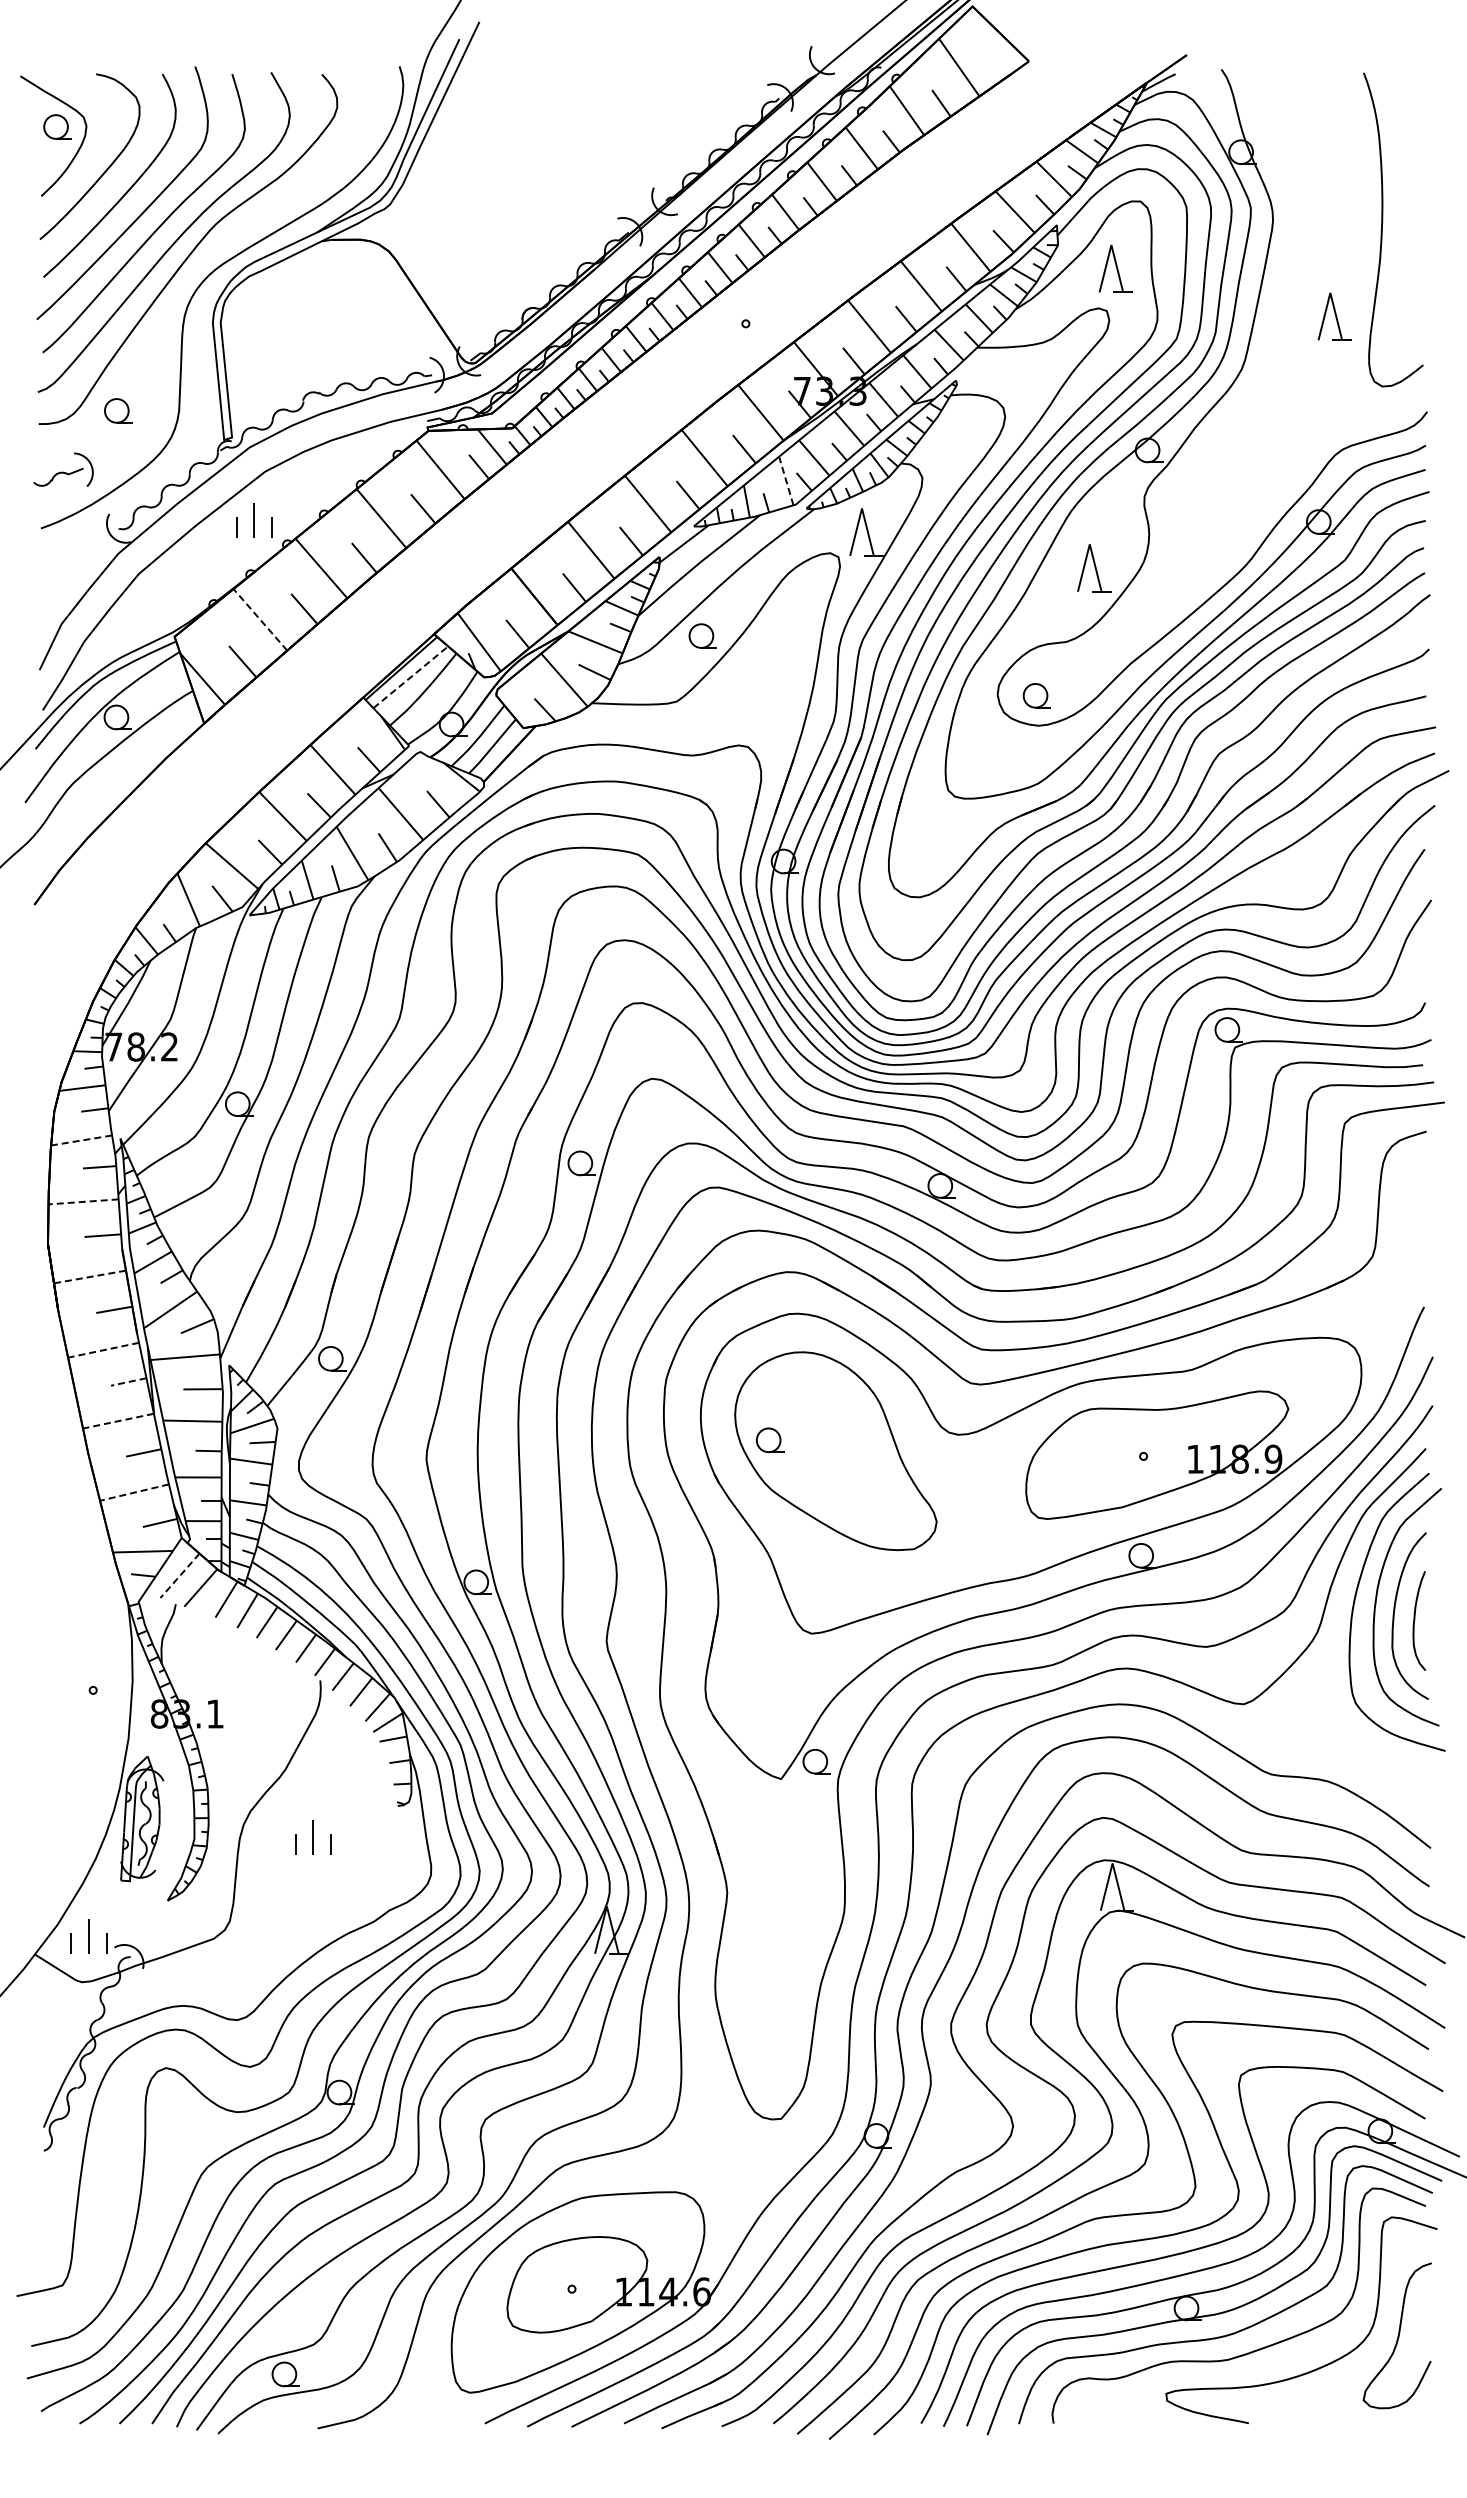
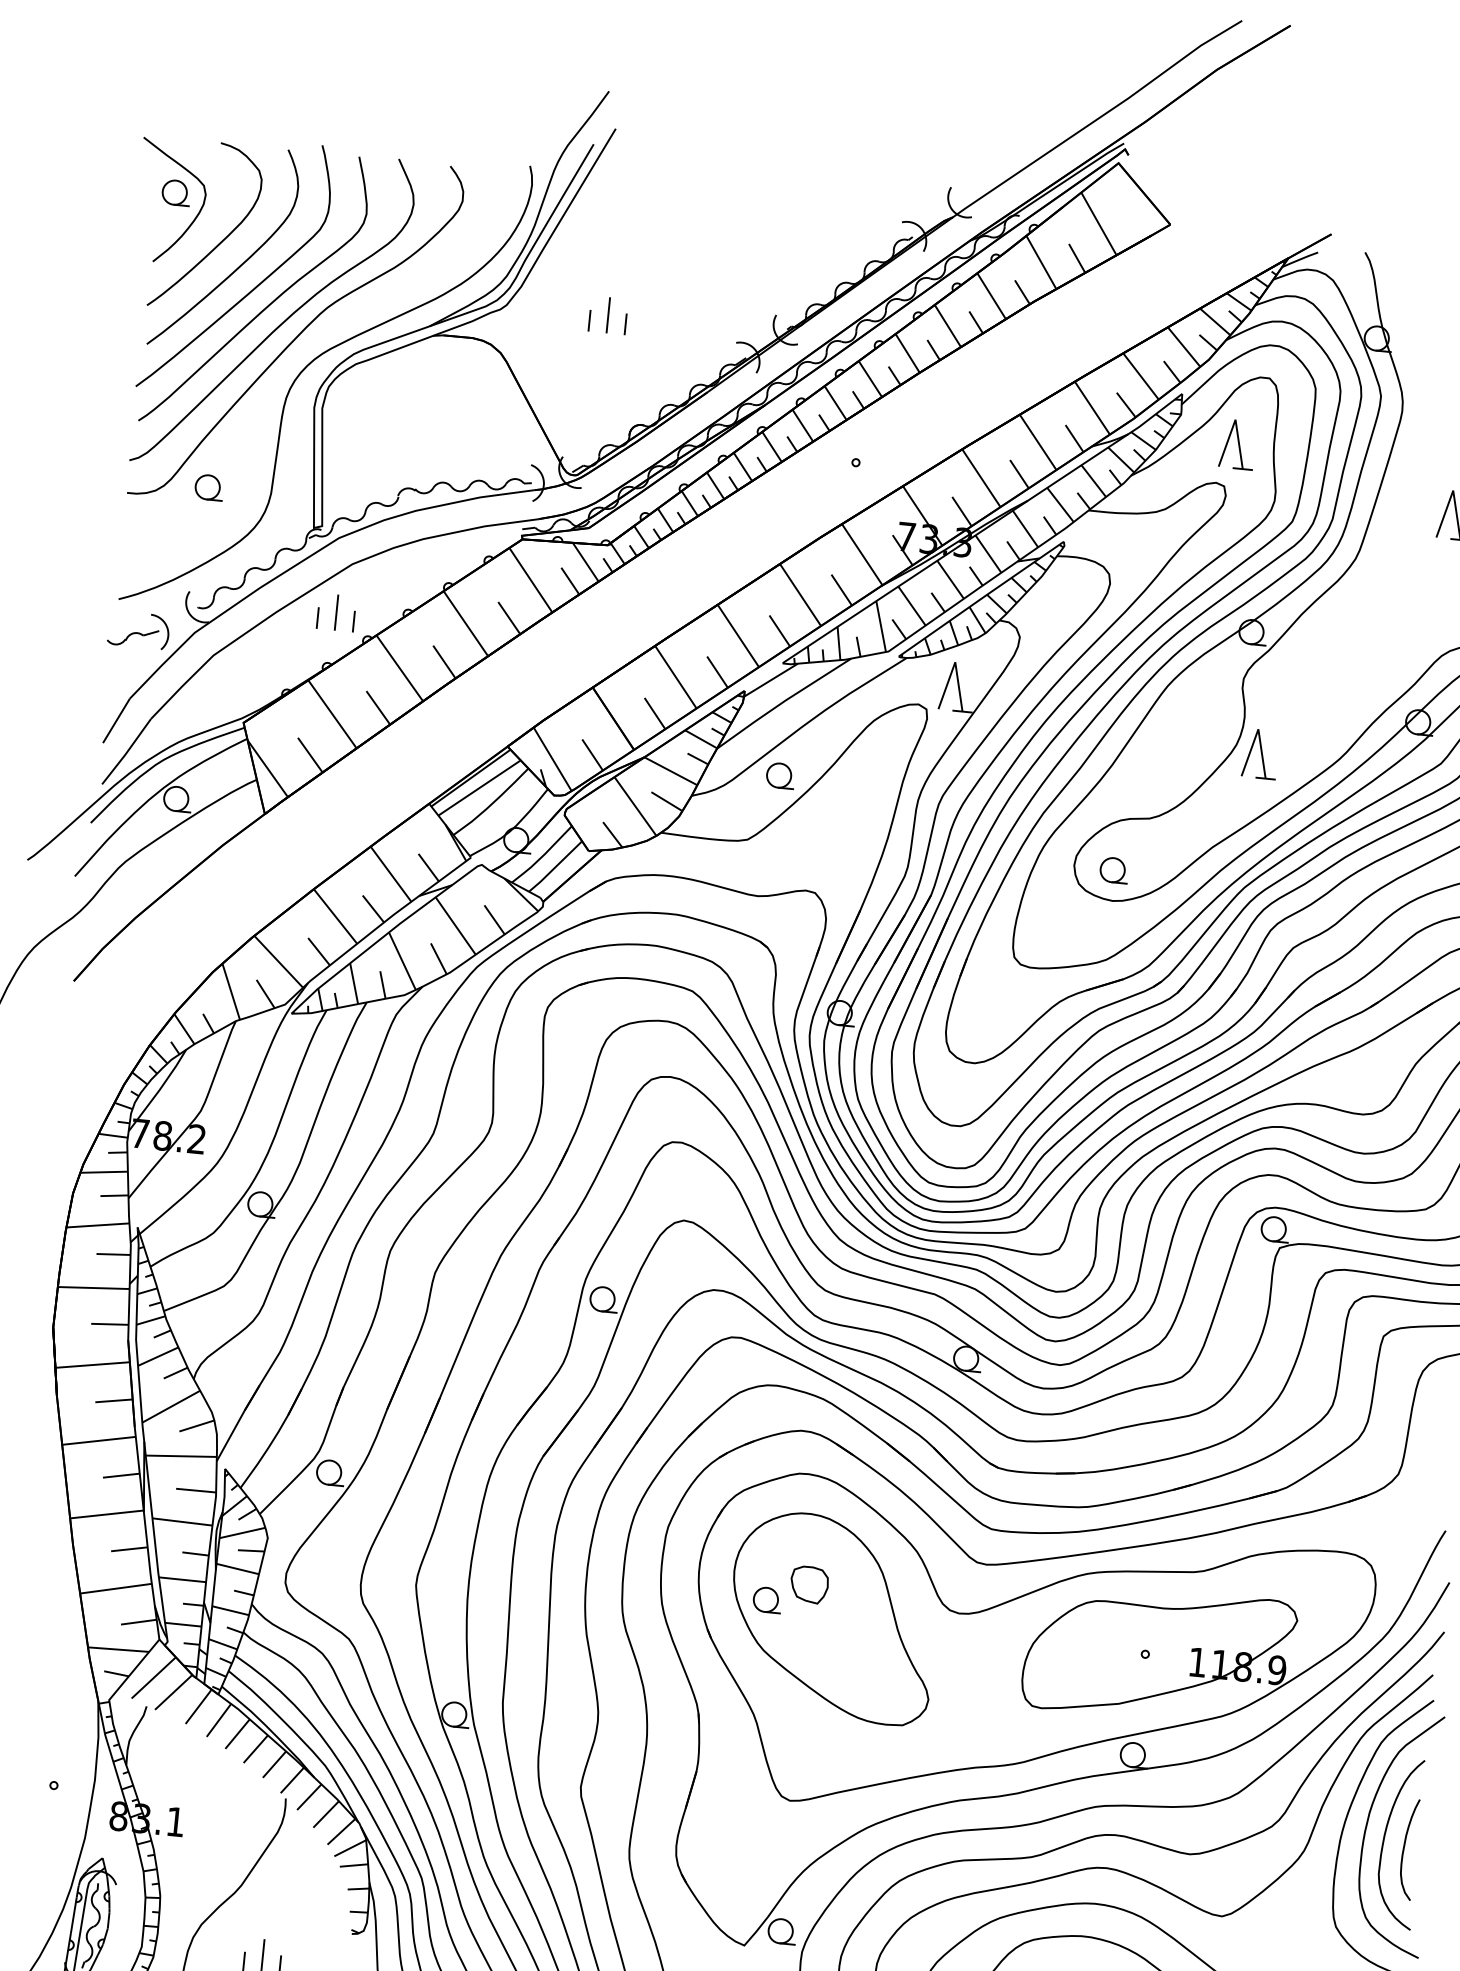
part: (490, 204) -> (608, 315), added
part: (63, 469) -> (138, 629), moved
line: (786, 480) -> (881, 626), dashed -> solid
part: (1094, 568) -> (1260, 754), moved
line: (260, 619) -> (332, 714), dashed -> solid
line: (411, 677) -> (480, 788), dashed -> solid
line: (81, 1140) -> (97, 1225), dashed -> solid
line: (83, 1201) -> (93, 1287), dashed -> solid
line: (89, 1277) -> (92, 1365), dashed -> solid
line: (103, 1350) -> (98, 1441), dashed -> solid
line: (128, 1382) -> (121, 1476), dashed -> solid
line: (117, 1421) -> (105, 1514), dashed -> solid
part: (809, 1421) -> (809, 1584), added
line: (134, 1492) -> (115, 1588), dashed -> solid
line: (180, 1575) -> (154, 1677), dashed -> solid

